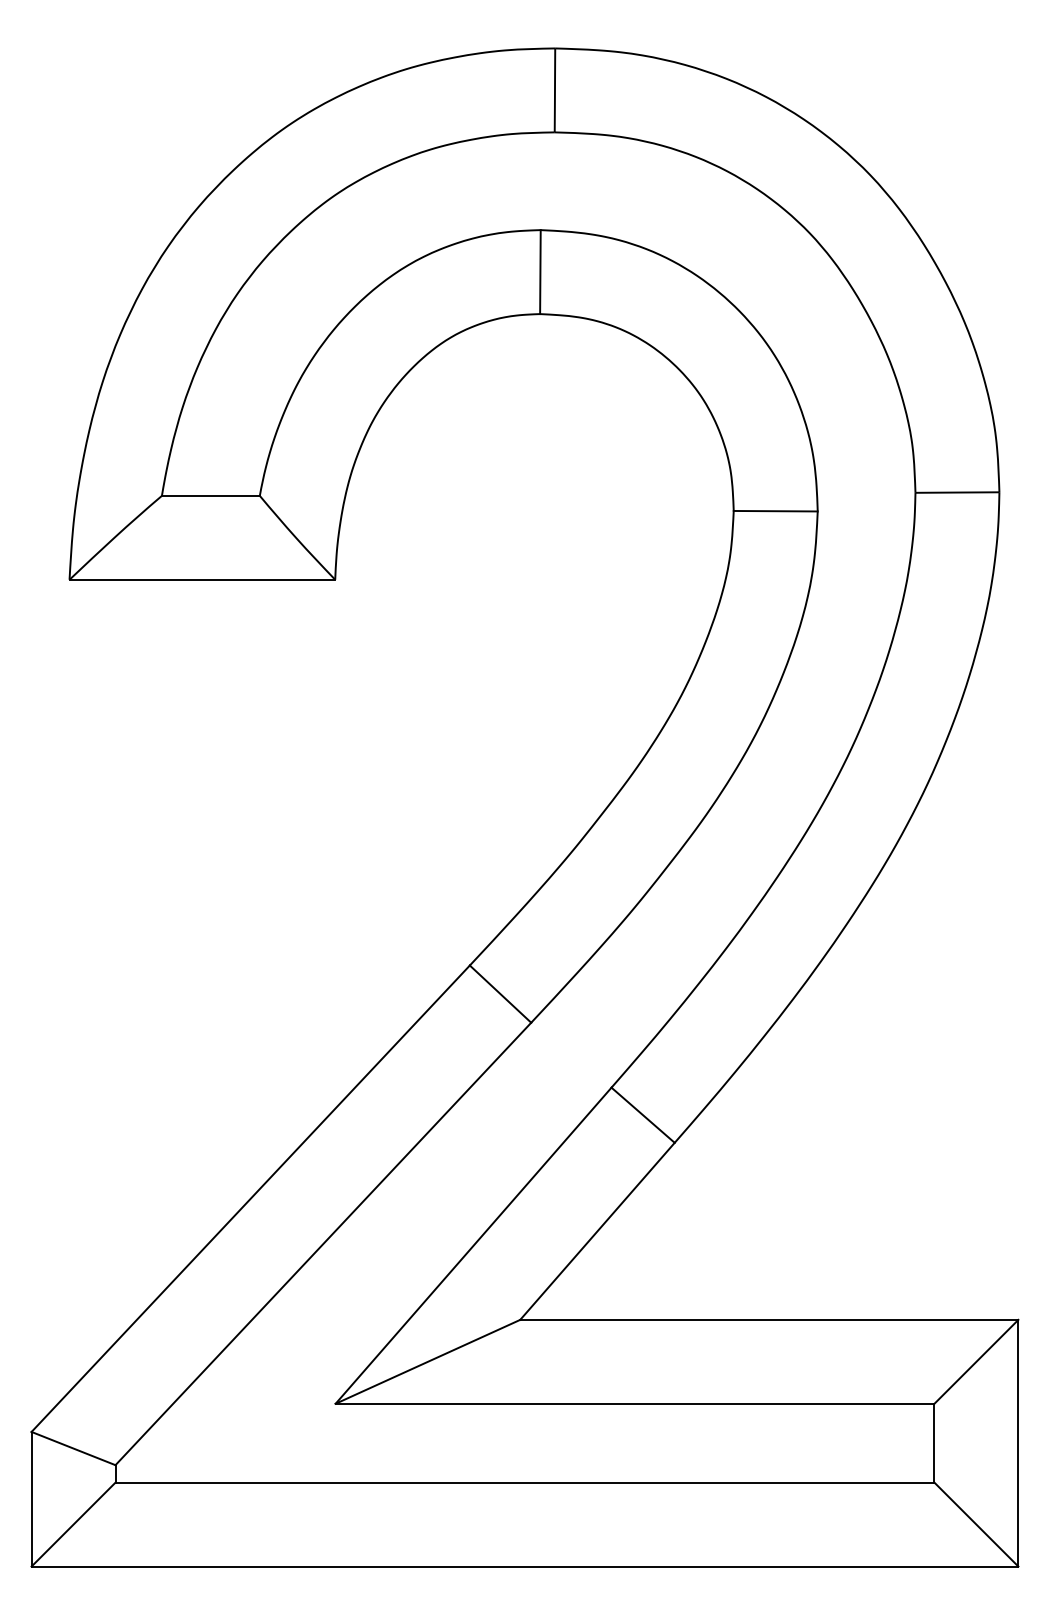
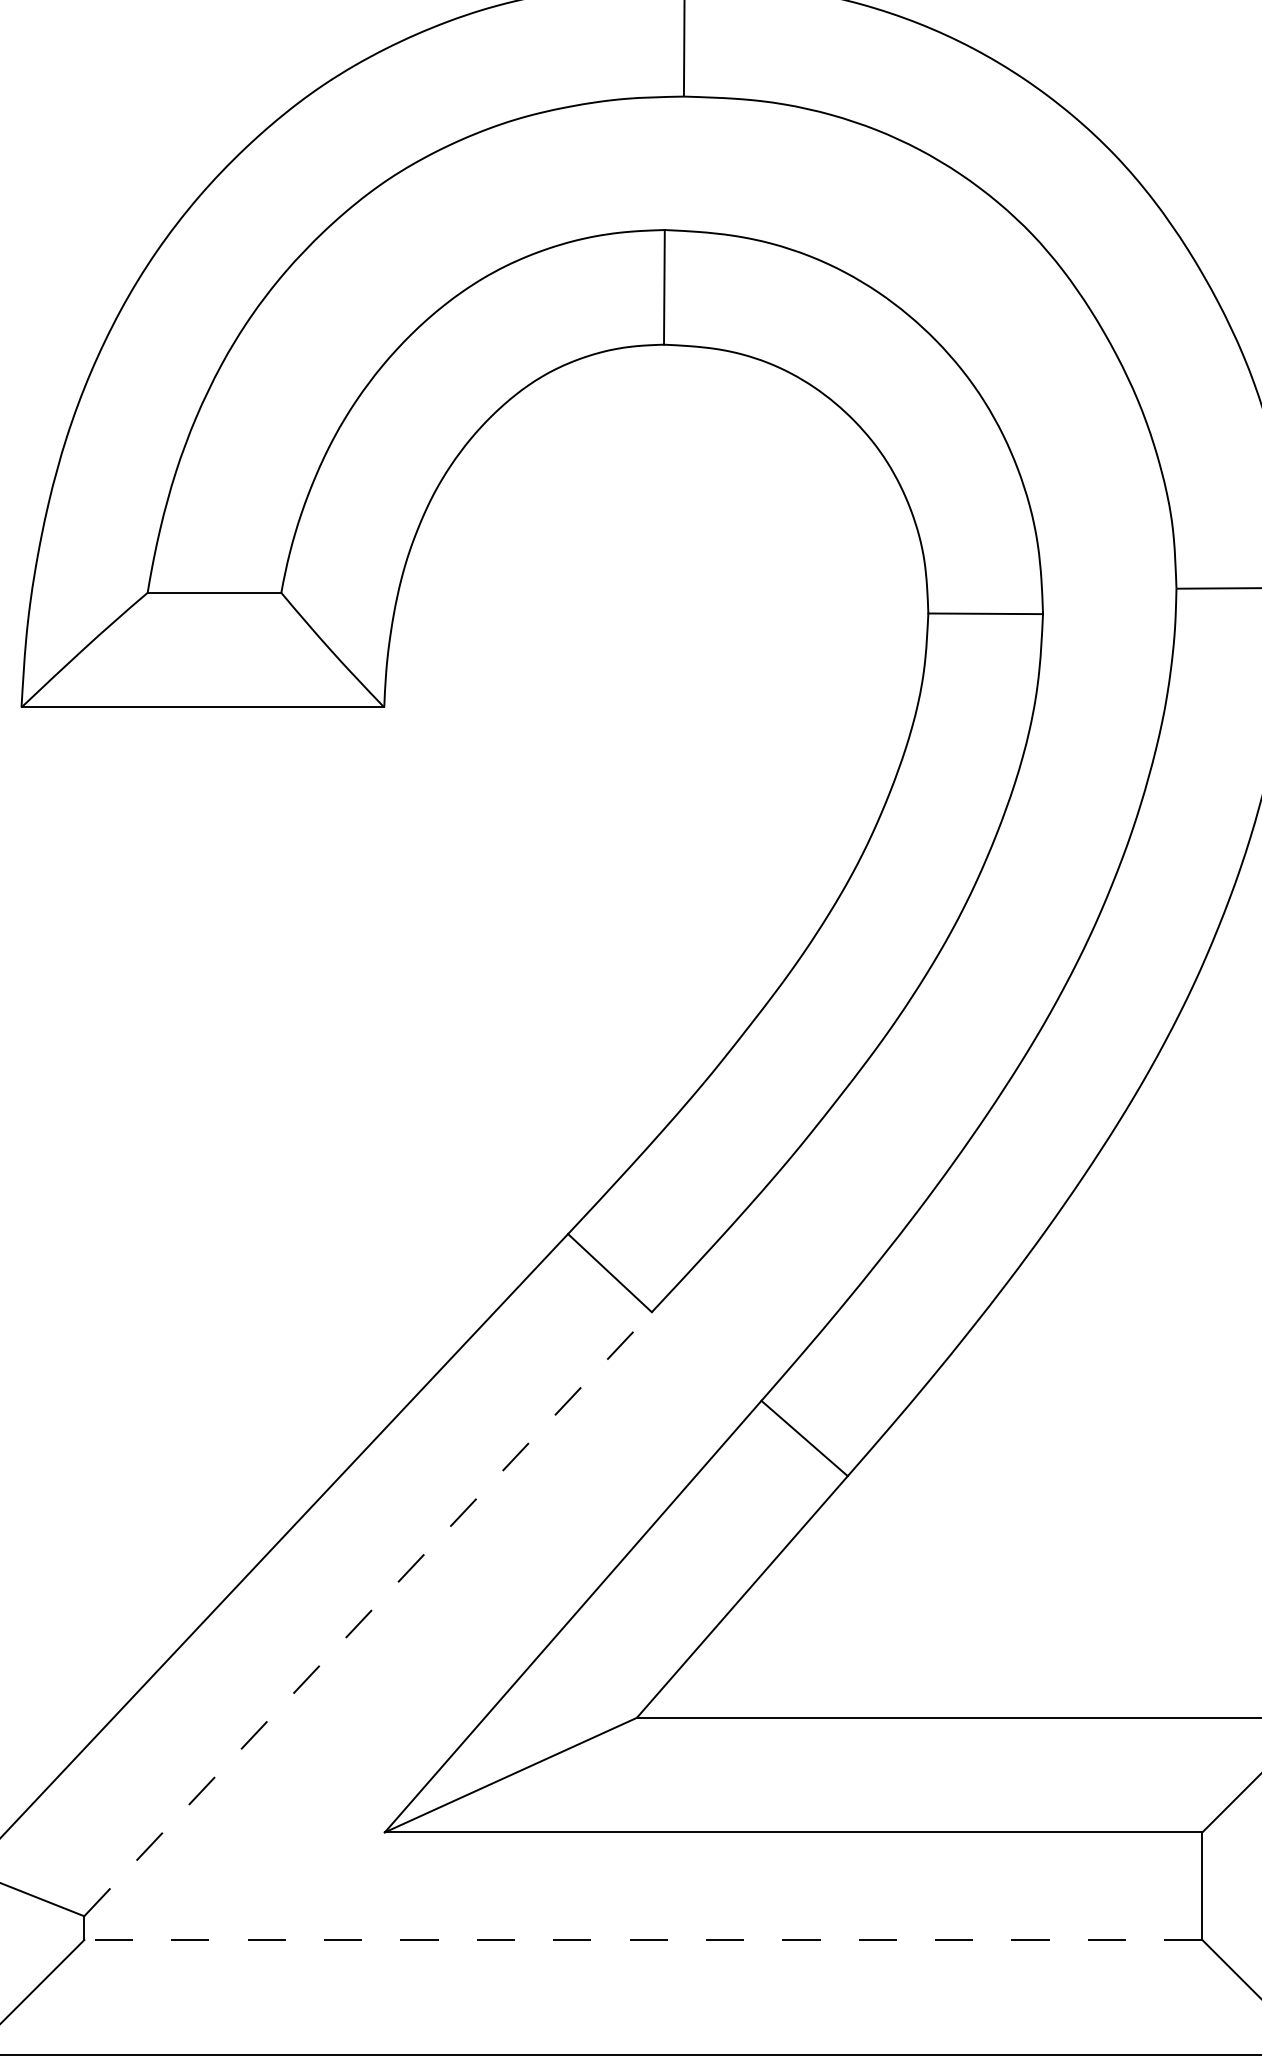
line: (323, 1243) -> (368, 1613), solid -> dashed
line: (524, 1482) -> (642, 1939), solid -> dashed

